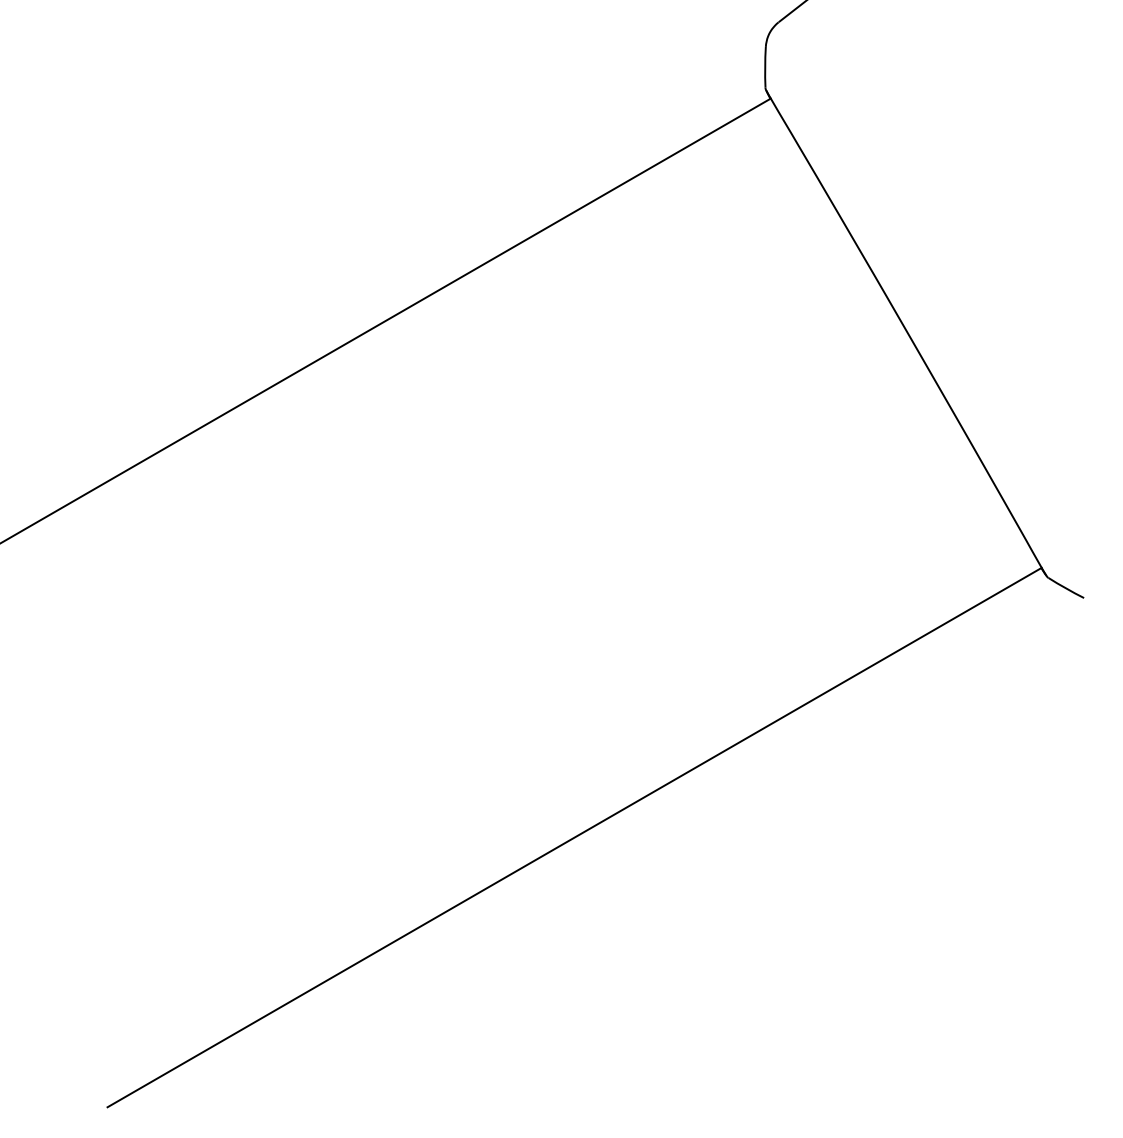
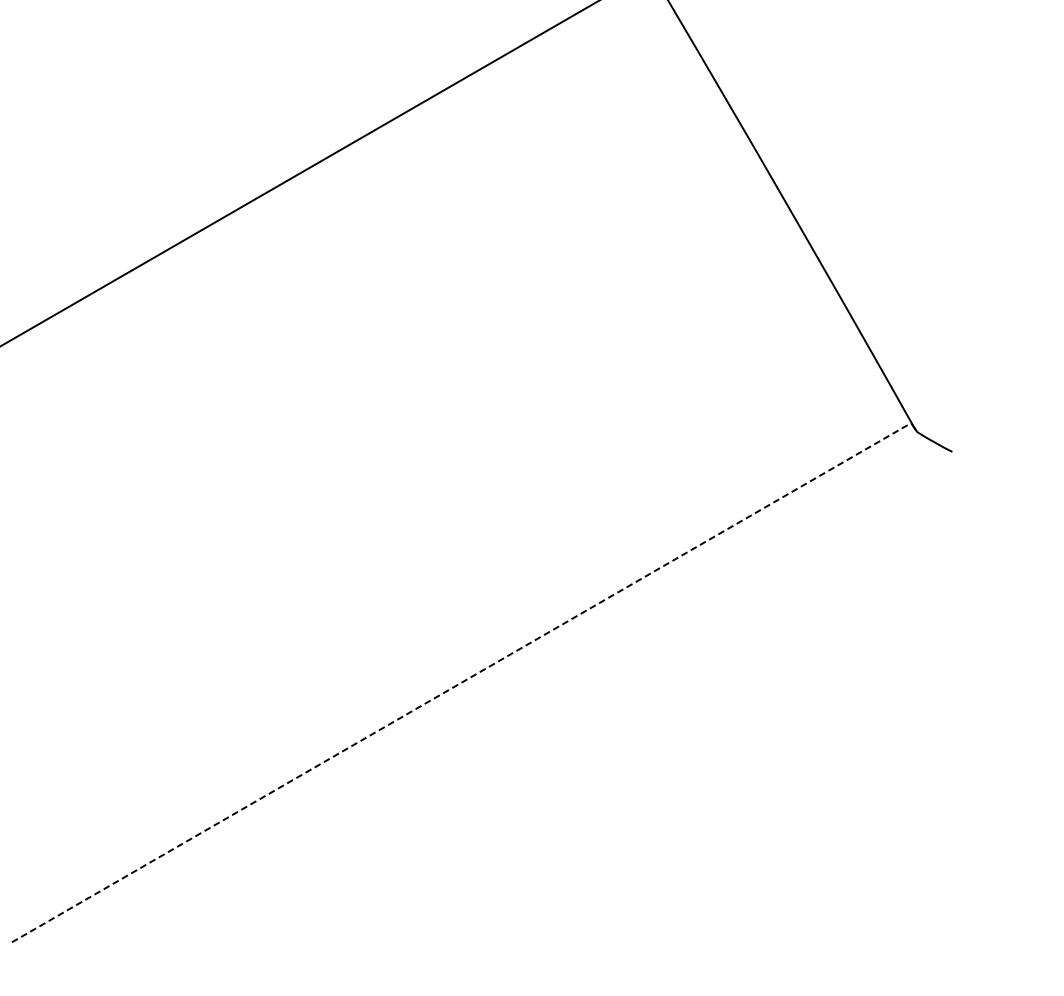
line: (575, 837) -> (462, 682), solid -> dashed

